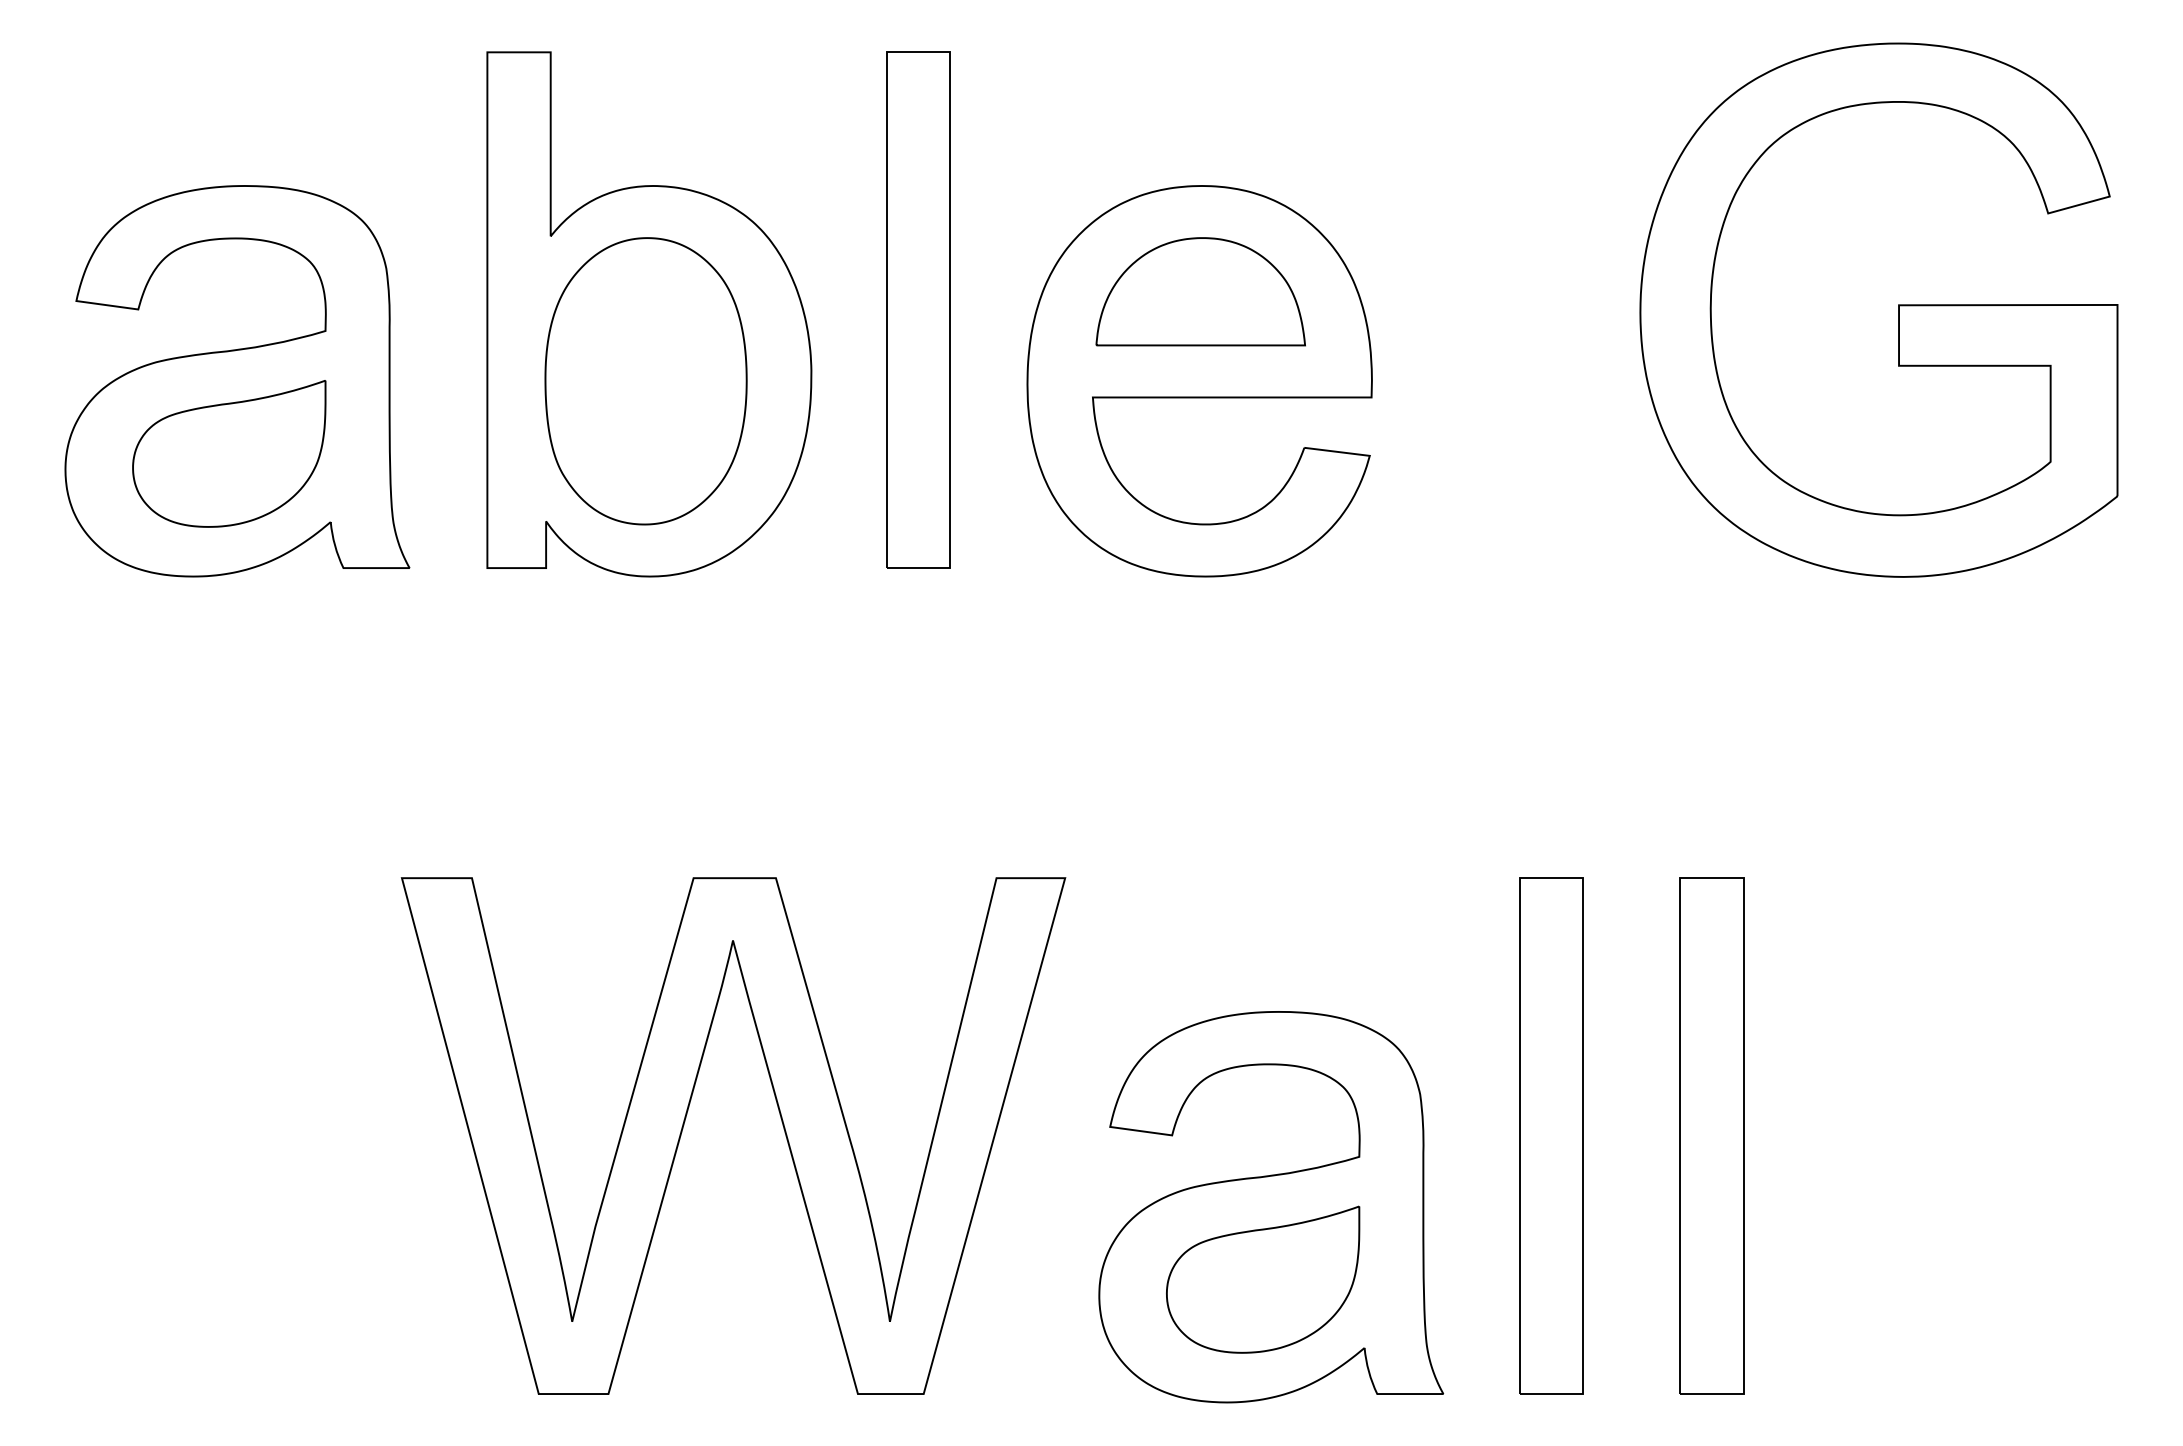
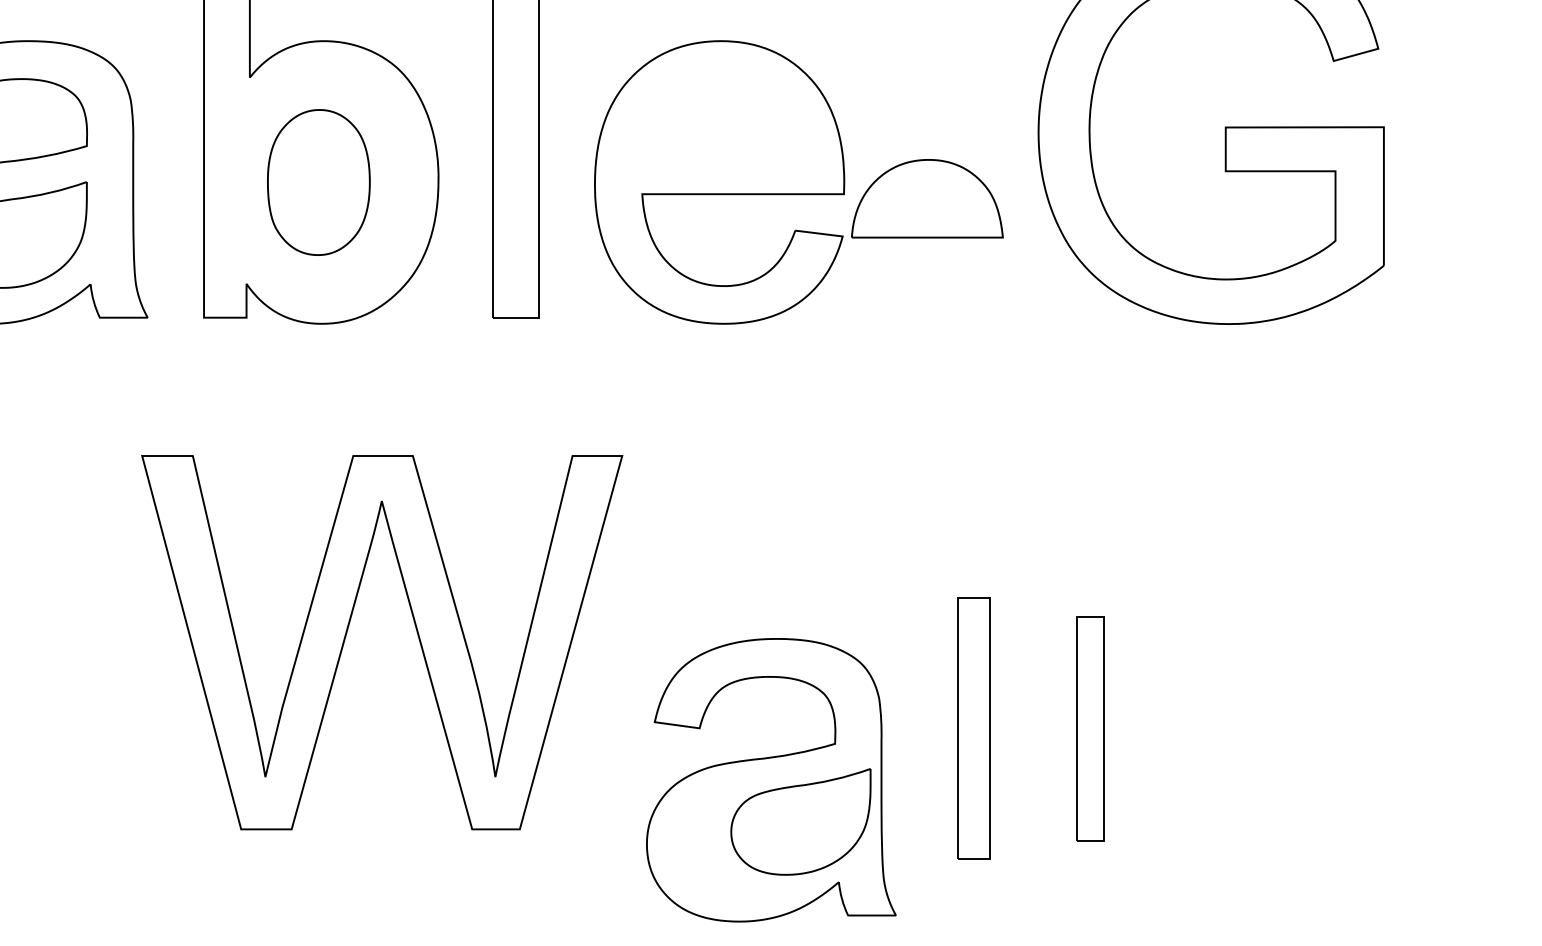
part: (1200, 291) -> (927, 198), moved
part: (645, 381) -> (318, 182), size x0.7
part: (781, 1122) -> (416, 632), moved
part: (1551, 1135) -> (974, 728), size x0.7
part: (1711, 1135) -> (1090, 728), size x0.6
part: (1263, 1279) -> (801, 821), moved

